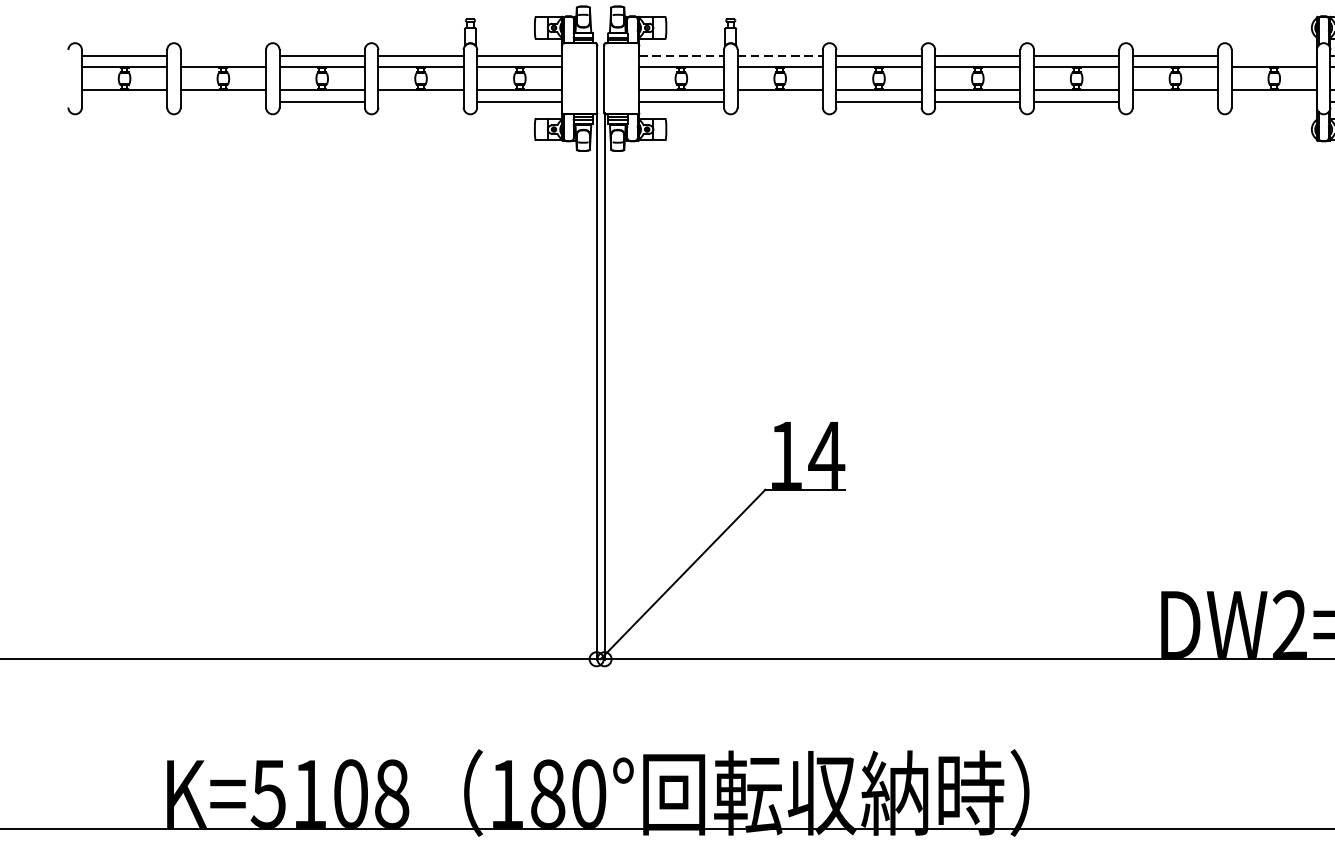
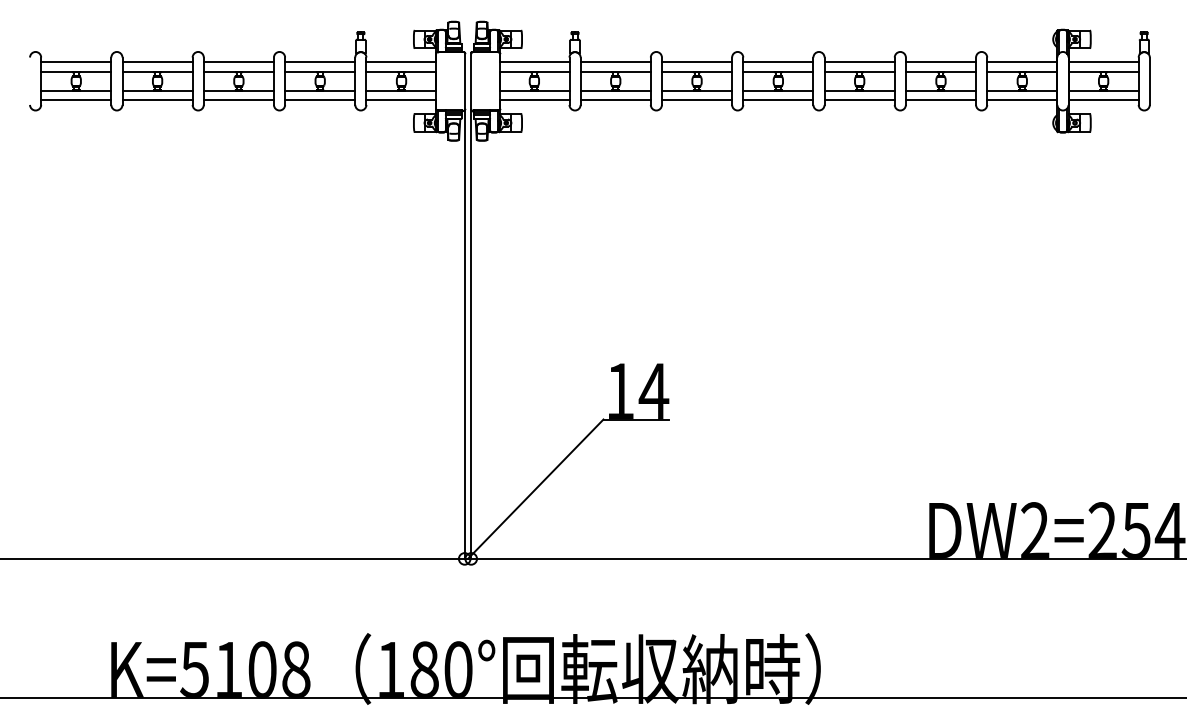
line: (223, 55) -> (157, 62), added
line: (681, 55) -> (534, 62), dashed -> solid
line: (781, 55) -> (616, 62), dashed -> solid
line: (1274, 55) -> (1022, 62), added
line: (124, 102) -> (76, 100), added
line: (223, 102) -> (157, 100), added
line: (421, 102) -> (320, 100), added
line: (779, 102) -> (615, 100), added
line: (1174, 102) -> (940, 100), added
line: (1274, 102) -> (1022, 100), added

